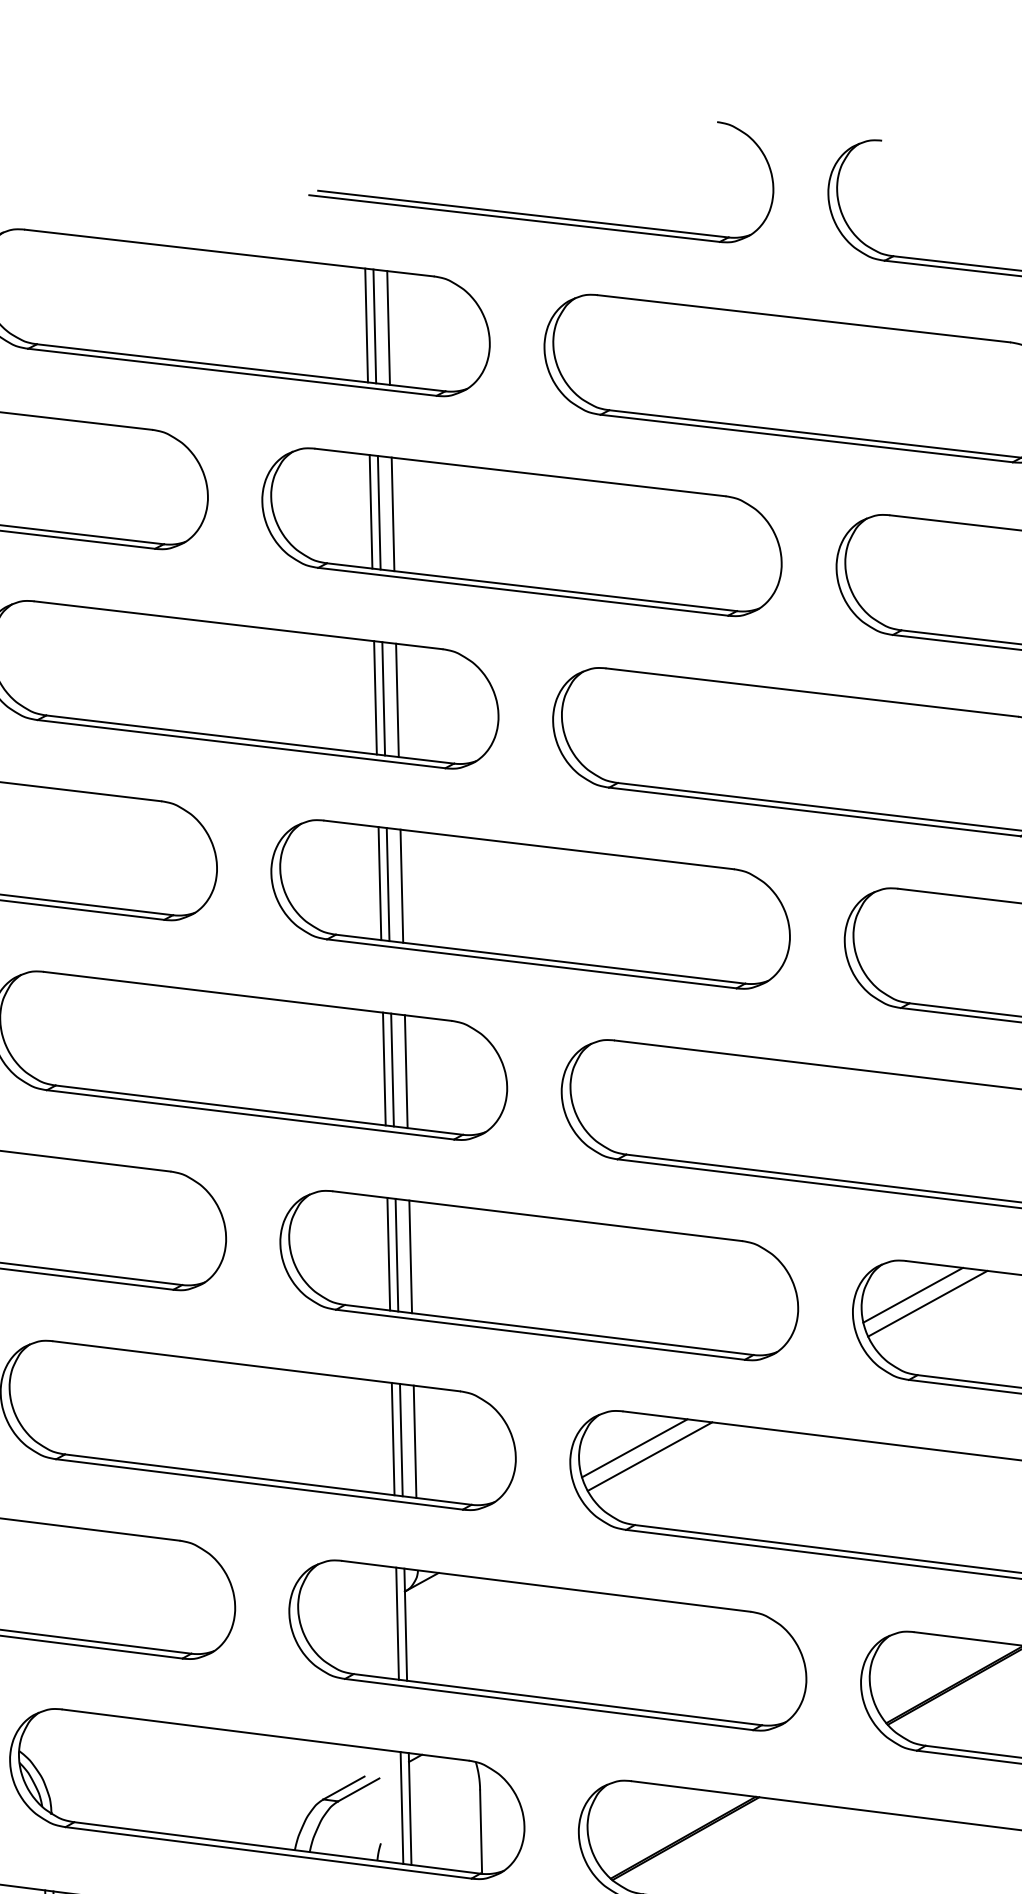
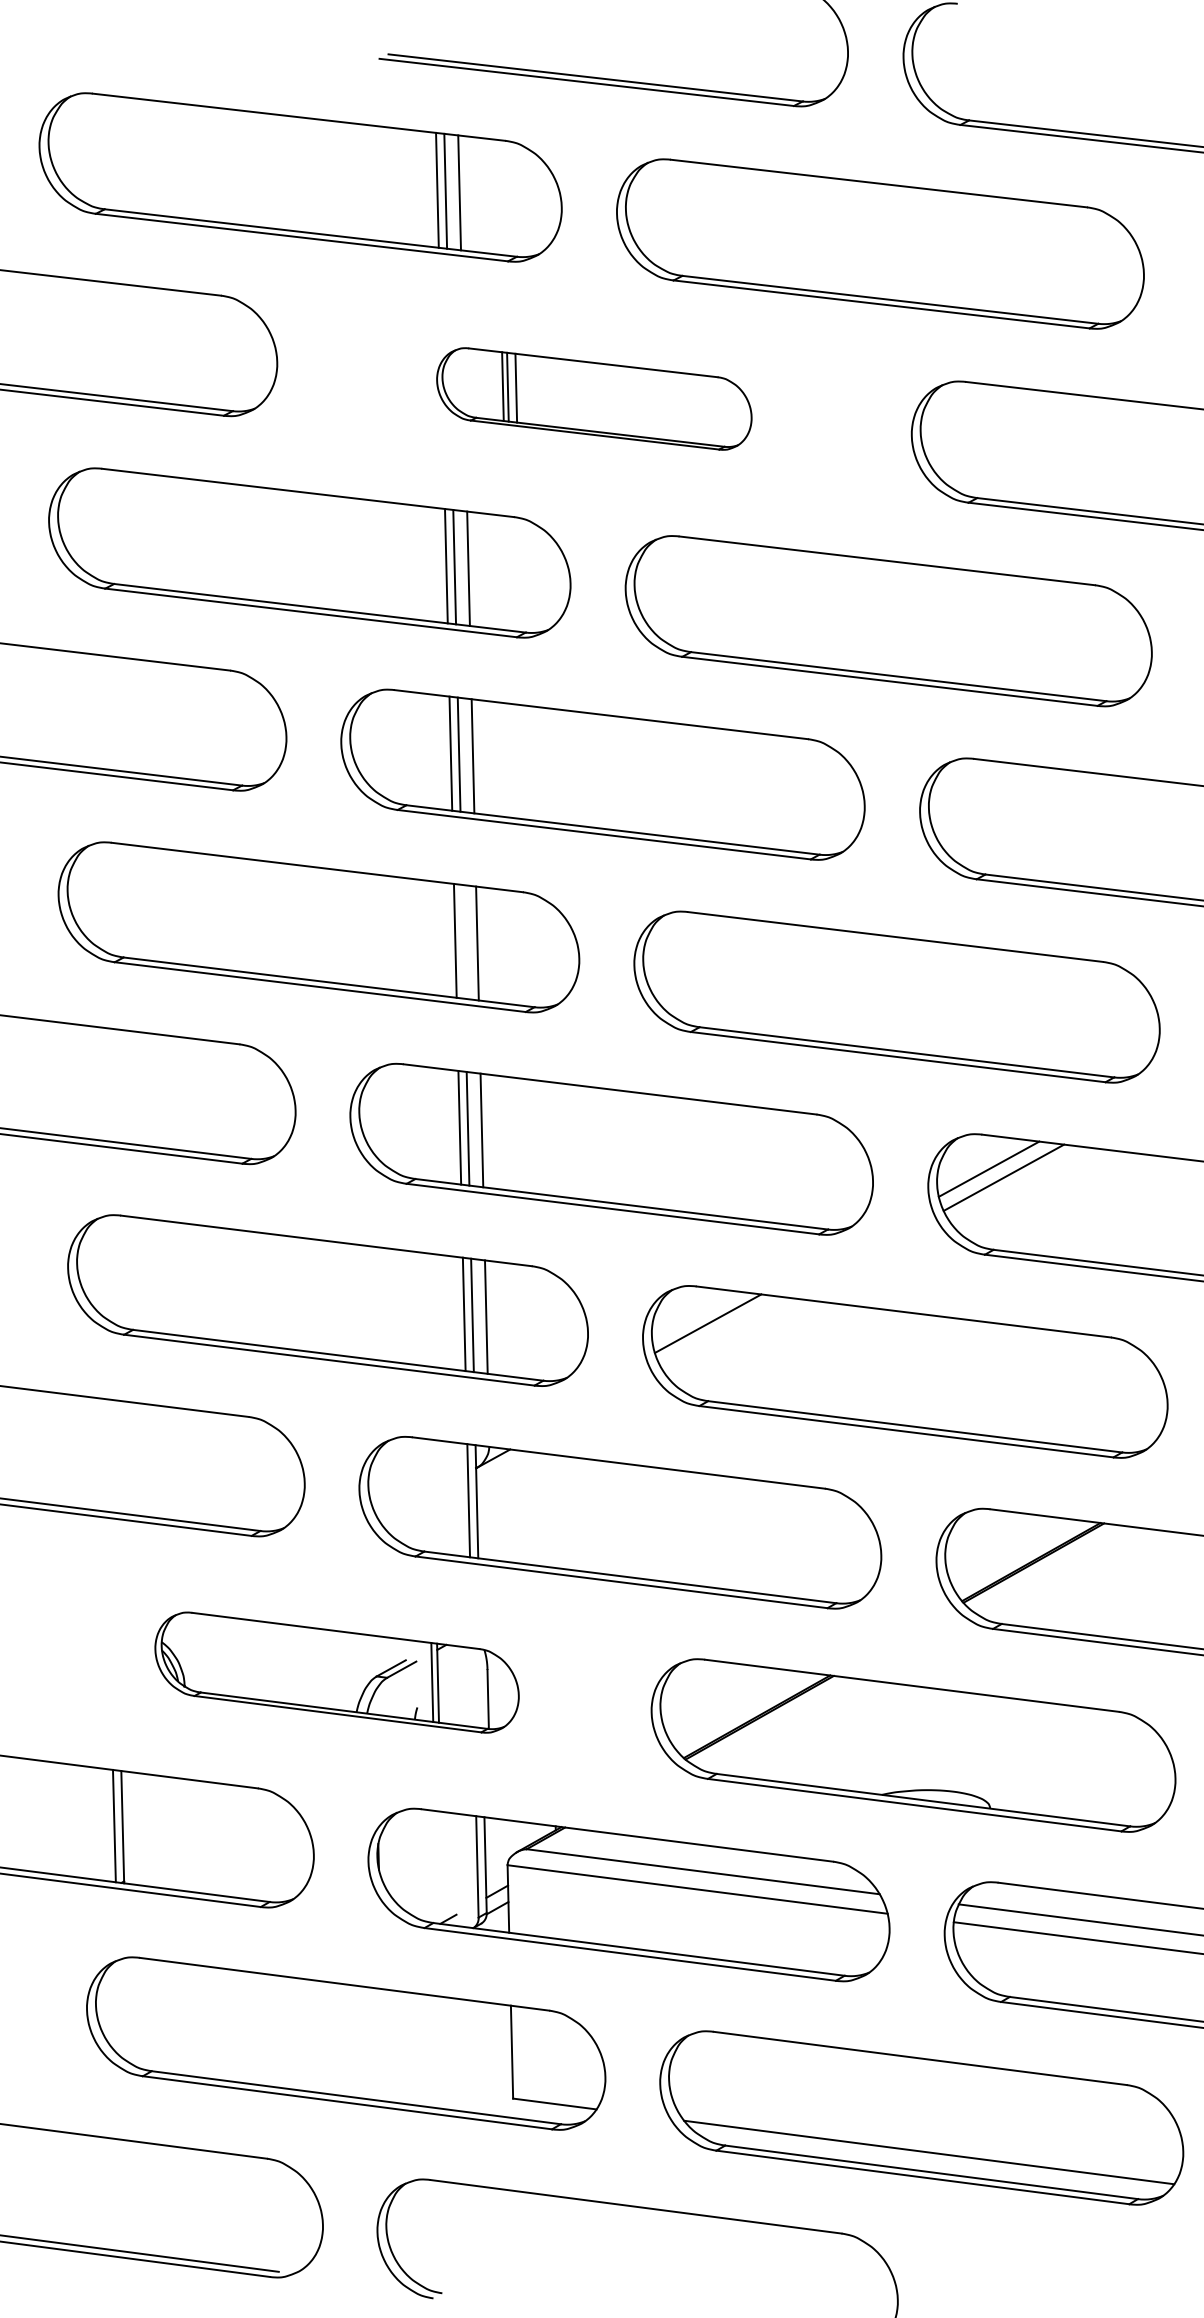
part: (522, 531) -> (594, 398), size x0.6
line: (392, 1069) -> (463, 941), removed
line: (650, 1456) -> (723, 1331), removed
part: (266, 1793) -> (336, 1672), size x0.7

